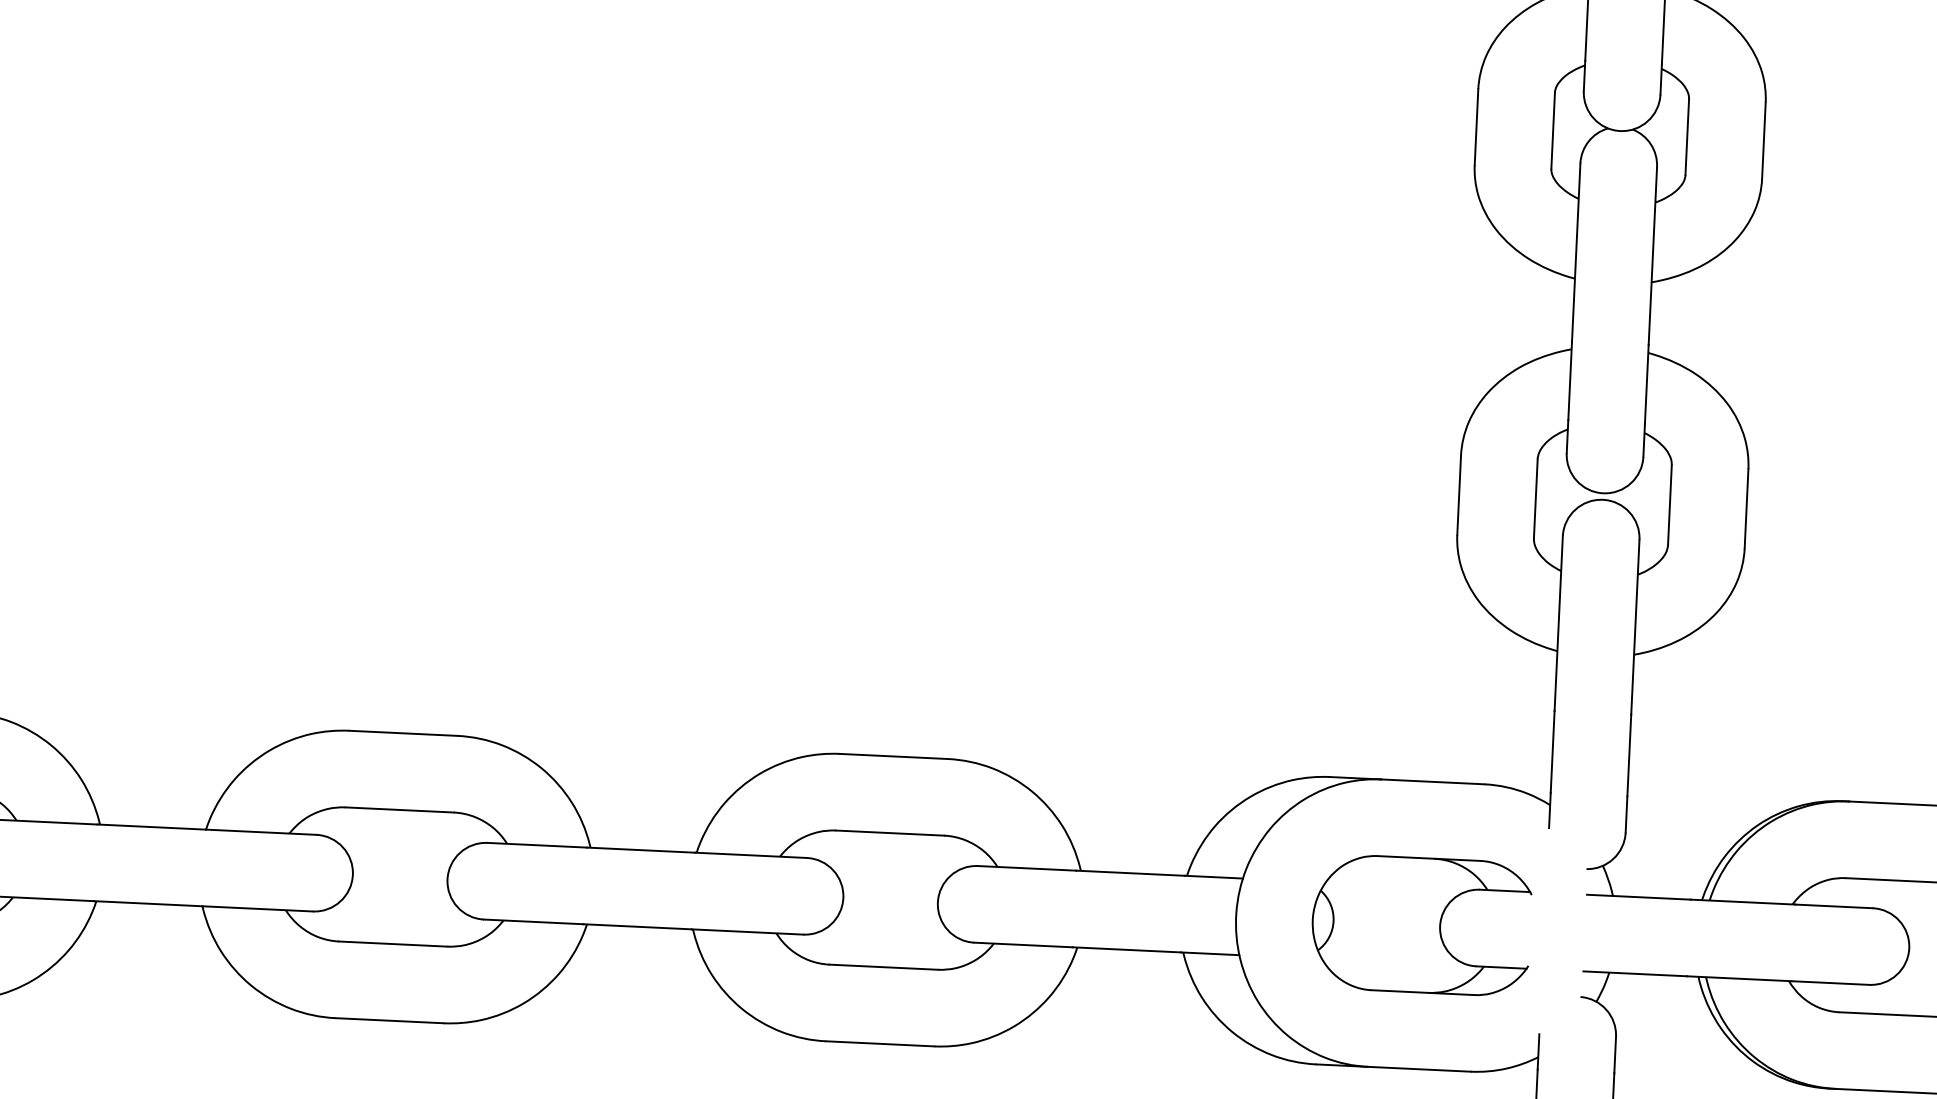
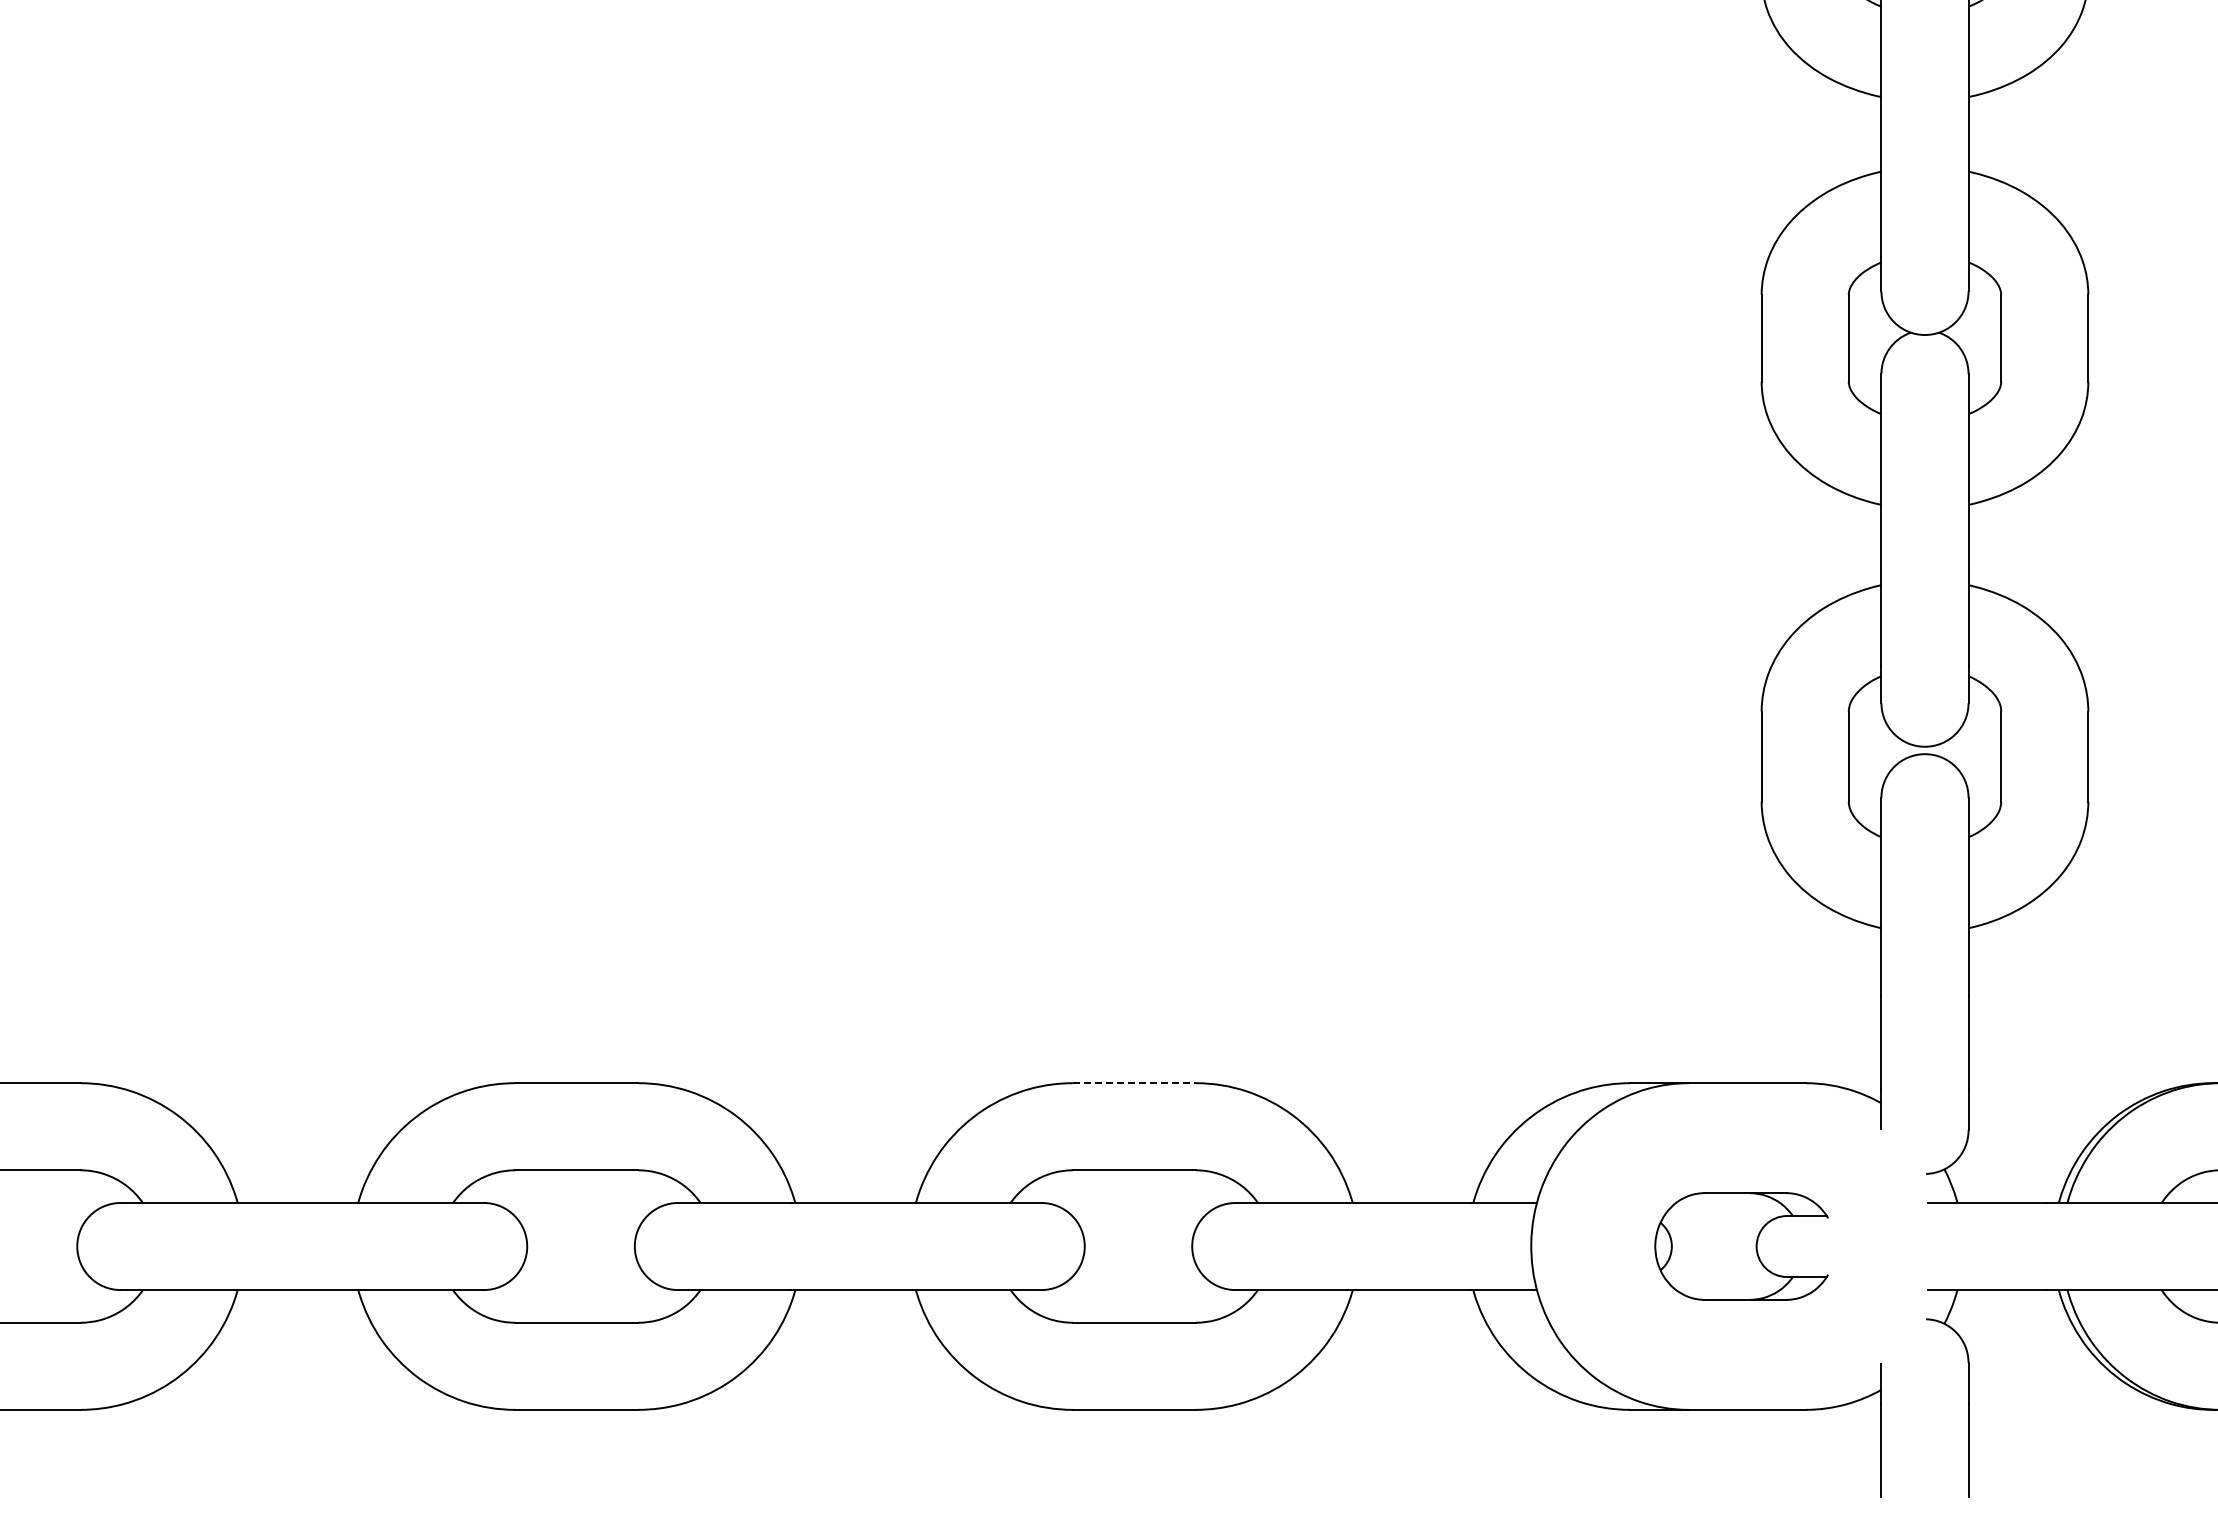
line: (893, 756) -> (1134, 1083), solid -> dashed
part: (1421, 925) -> (1741, 1246), size x0.7

